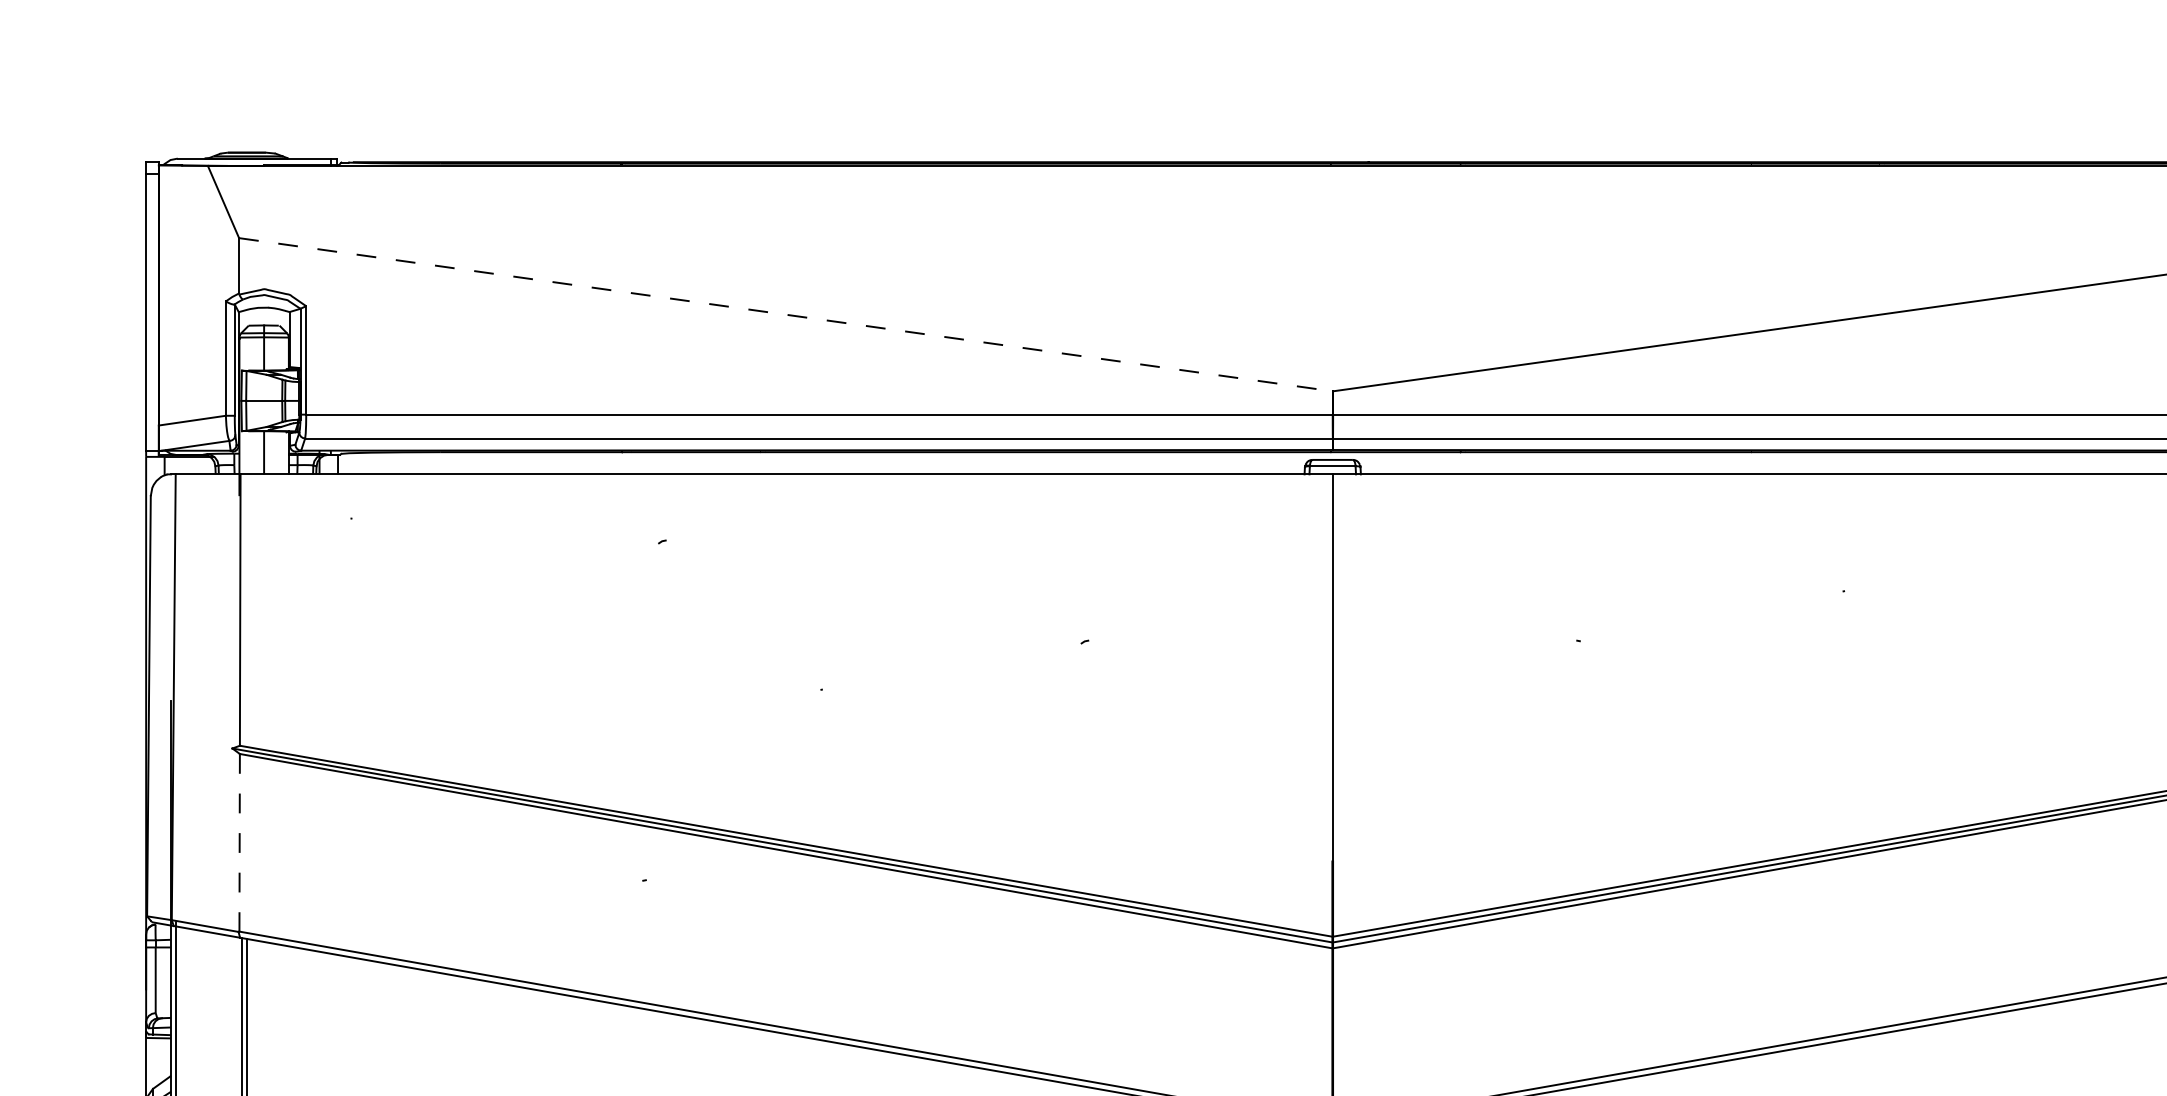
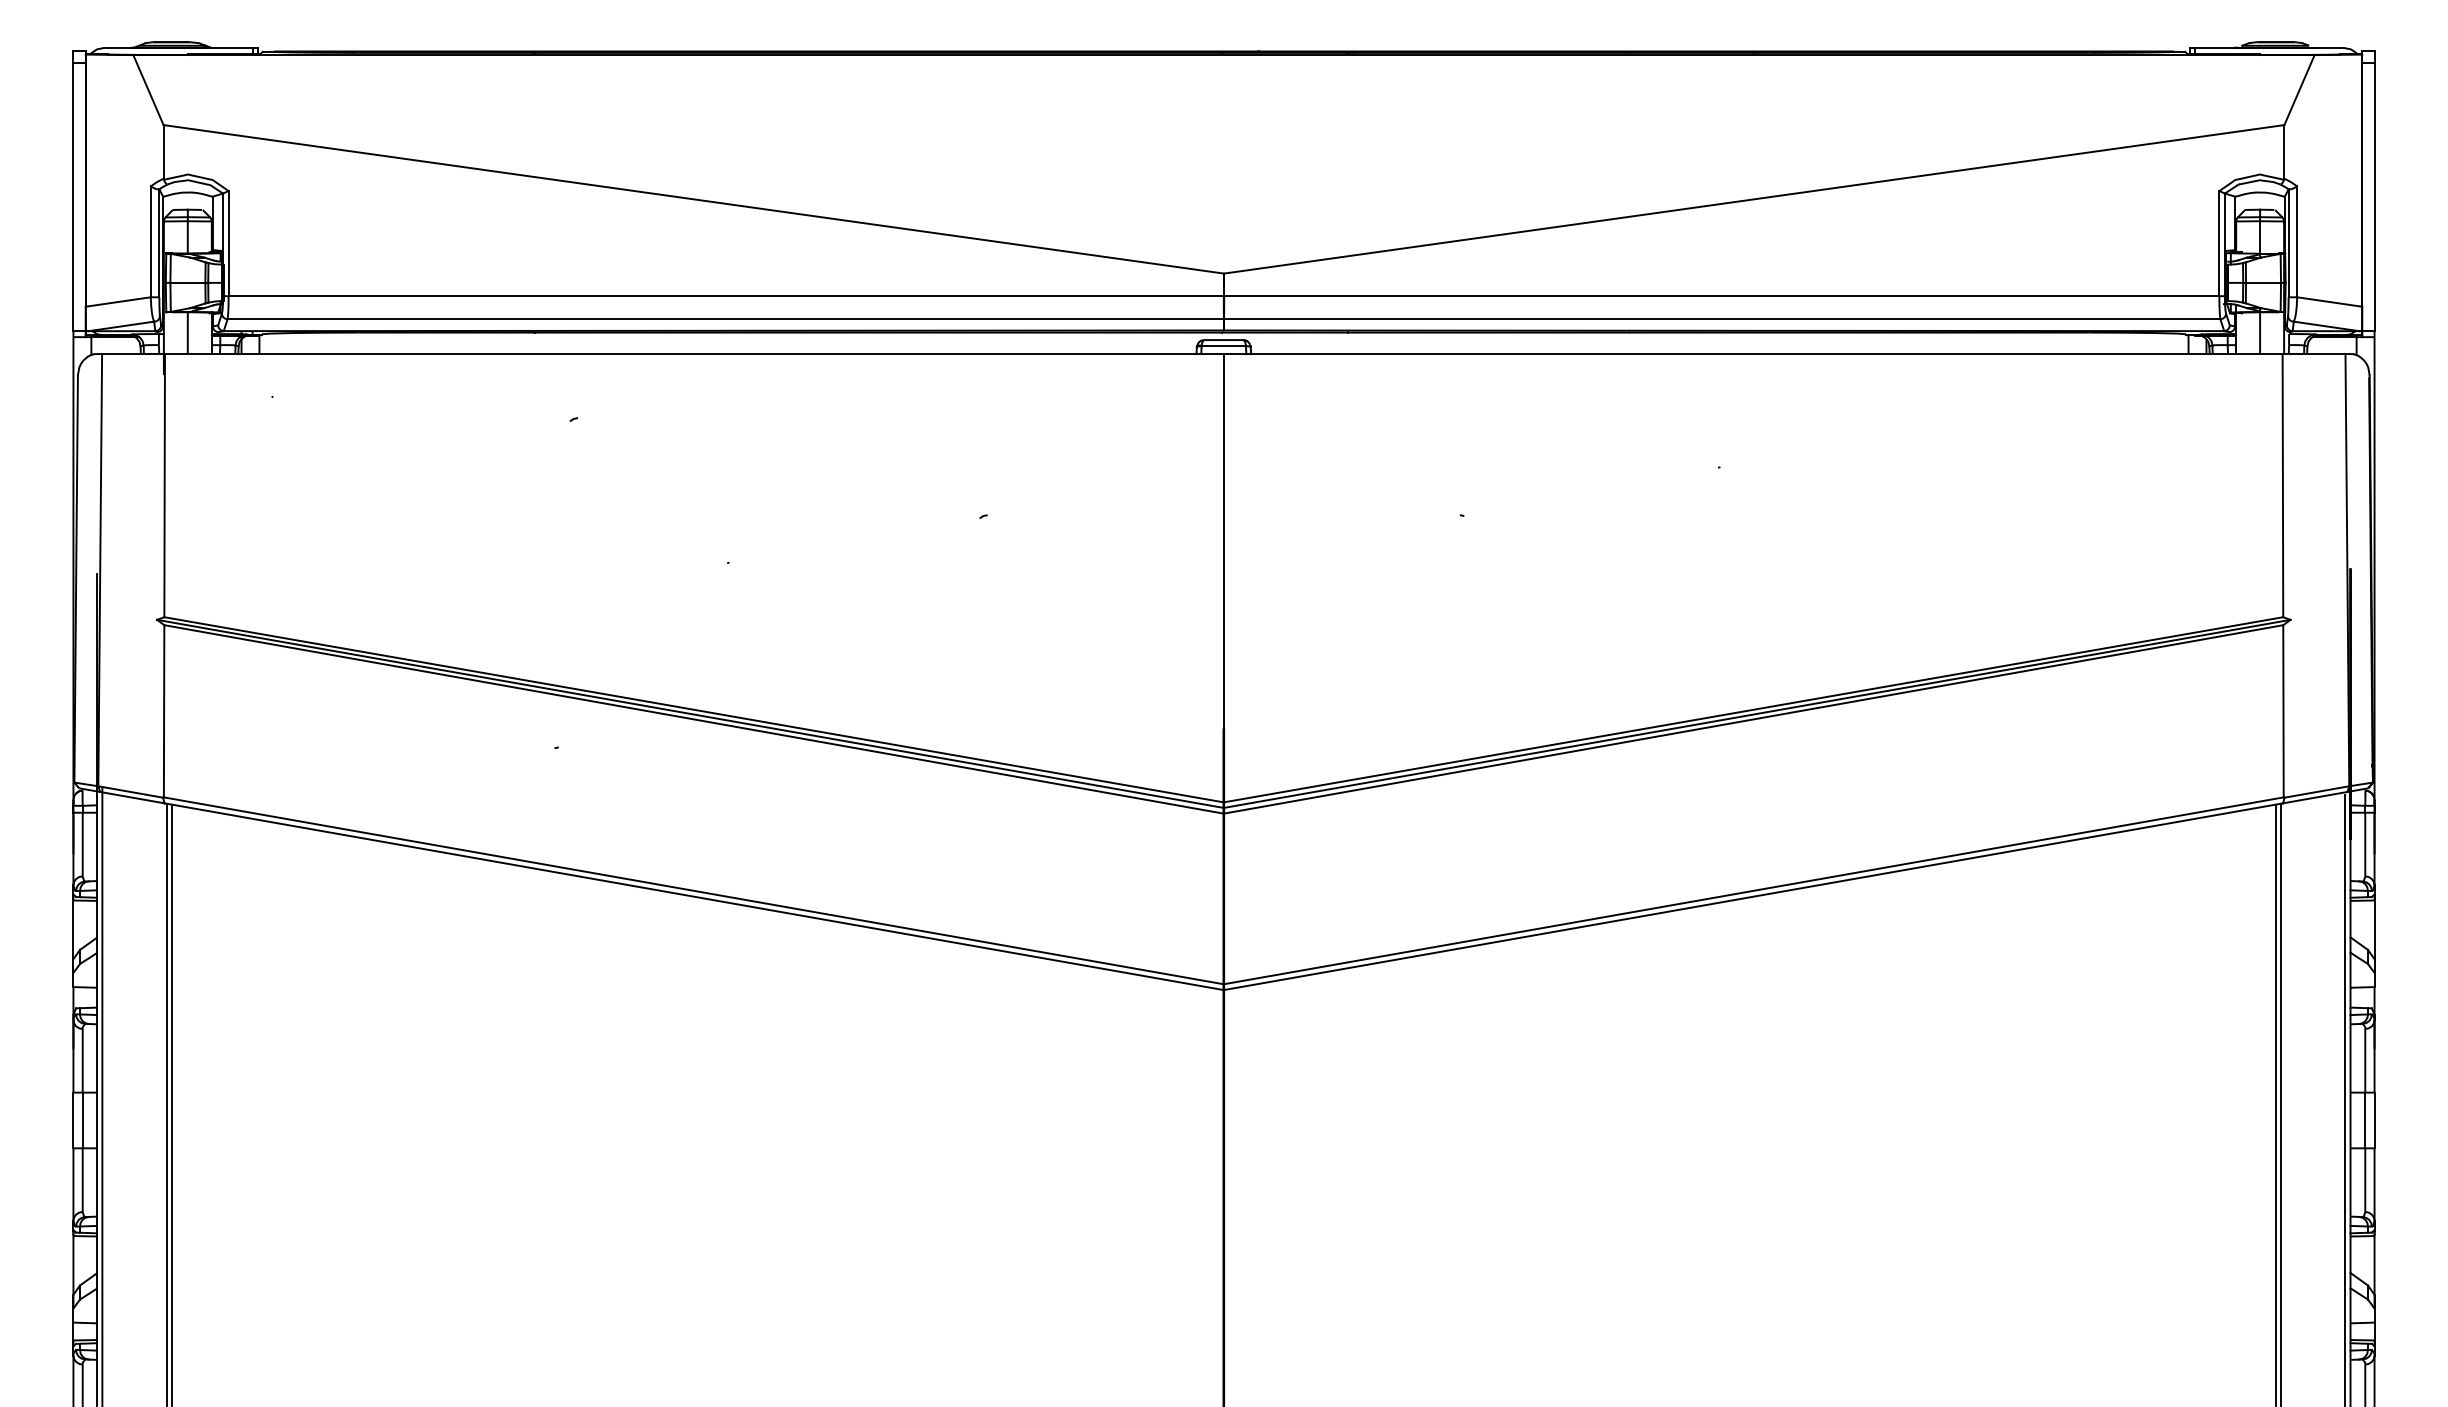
line: (786, 314) -> (694, 199), dashed -> solid
line: (240, 843) -> (164, 711), dashed -> solid

